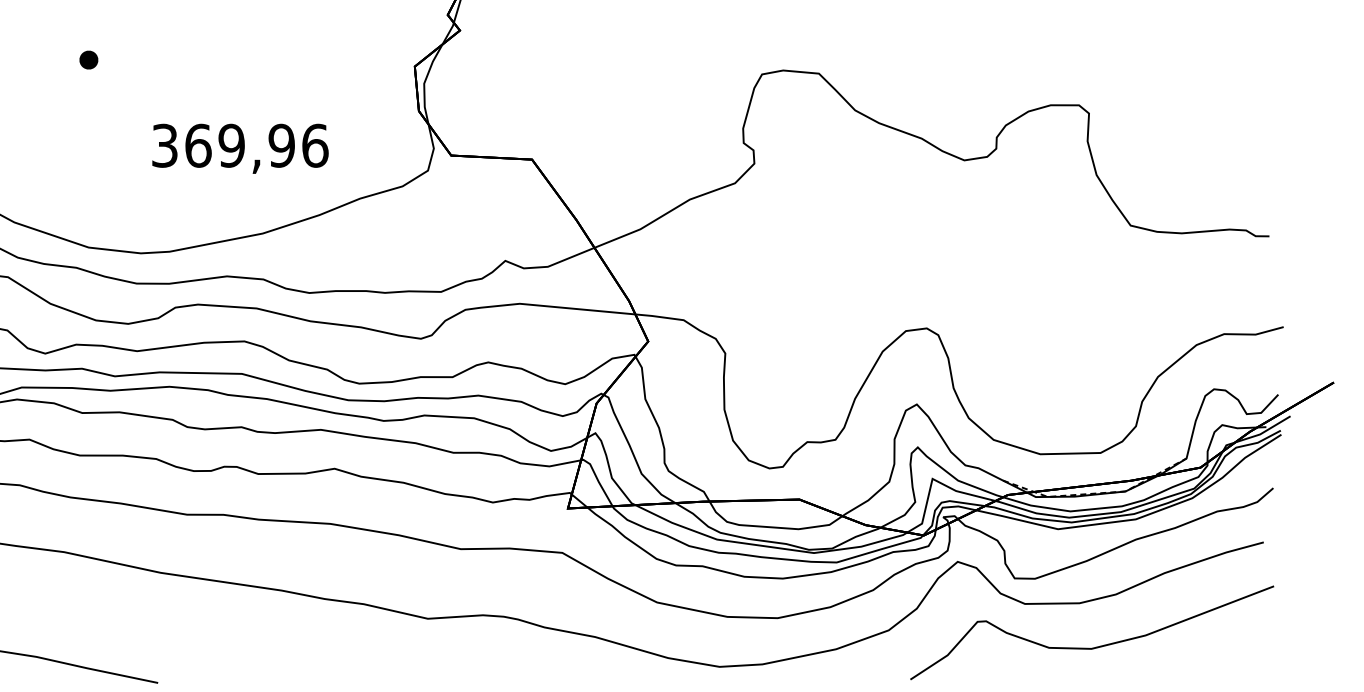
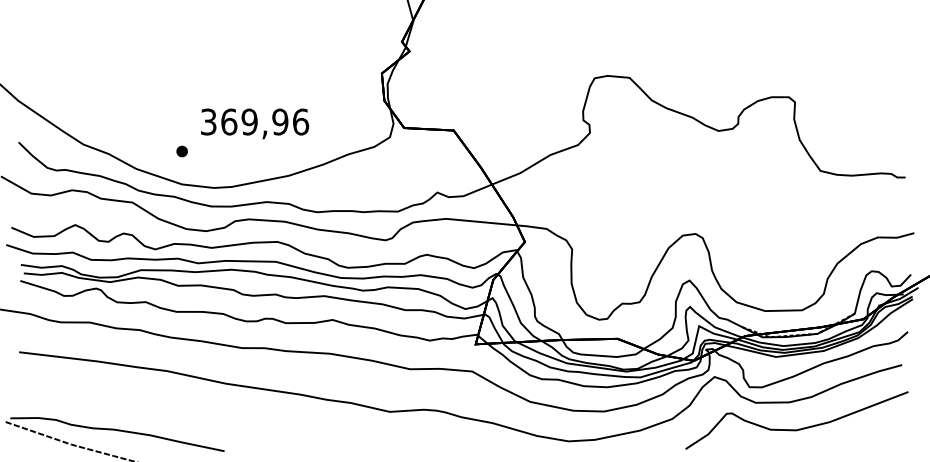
part: (87, 60) -> (181, 151), moved
text: (241, 148) -> (255, 123), moved

